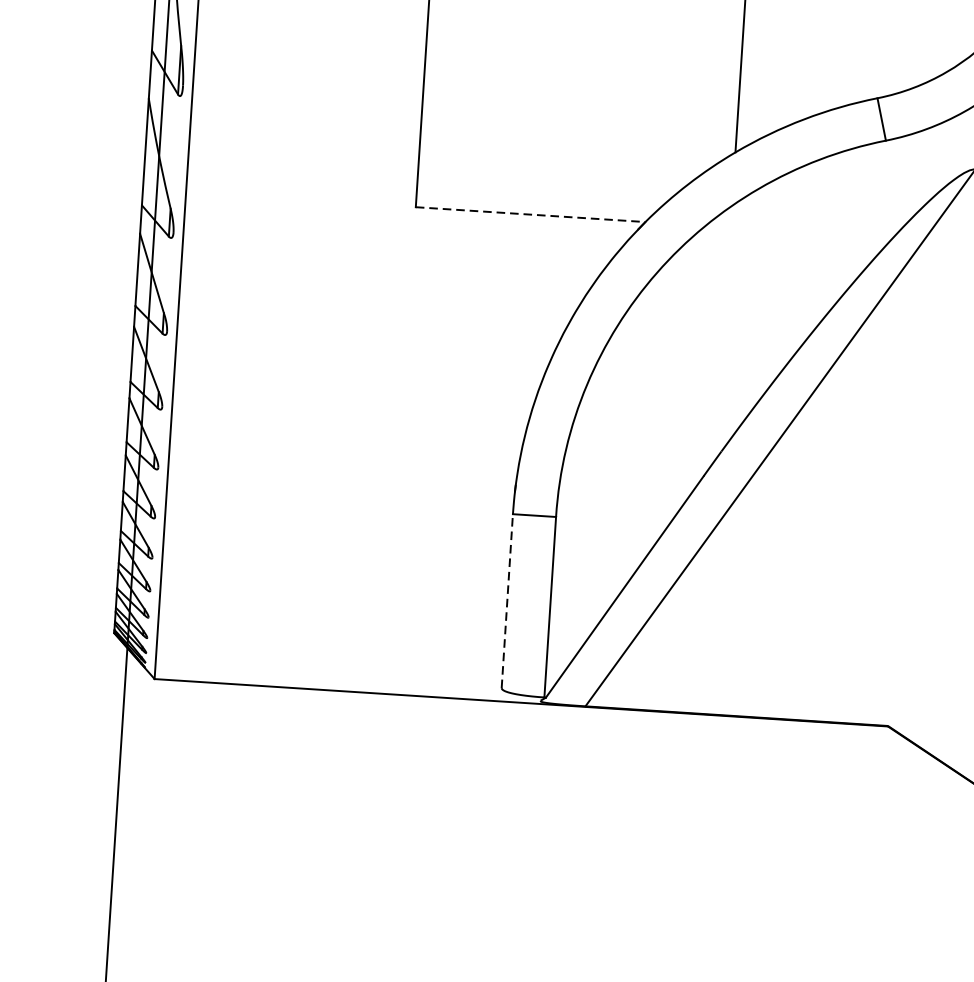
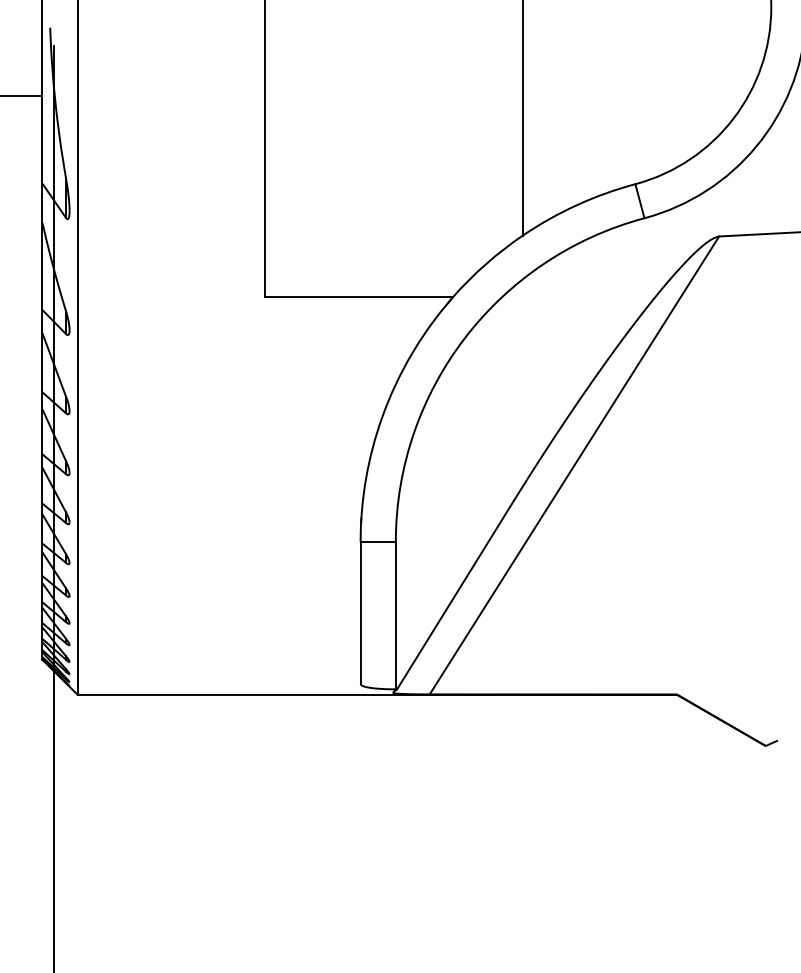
line: (530, 215) -> (359, 297), dashed -> solid
line: (507, 600) -> (360, 612), dashed -> solid

